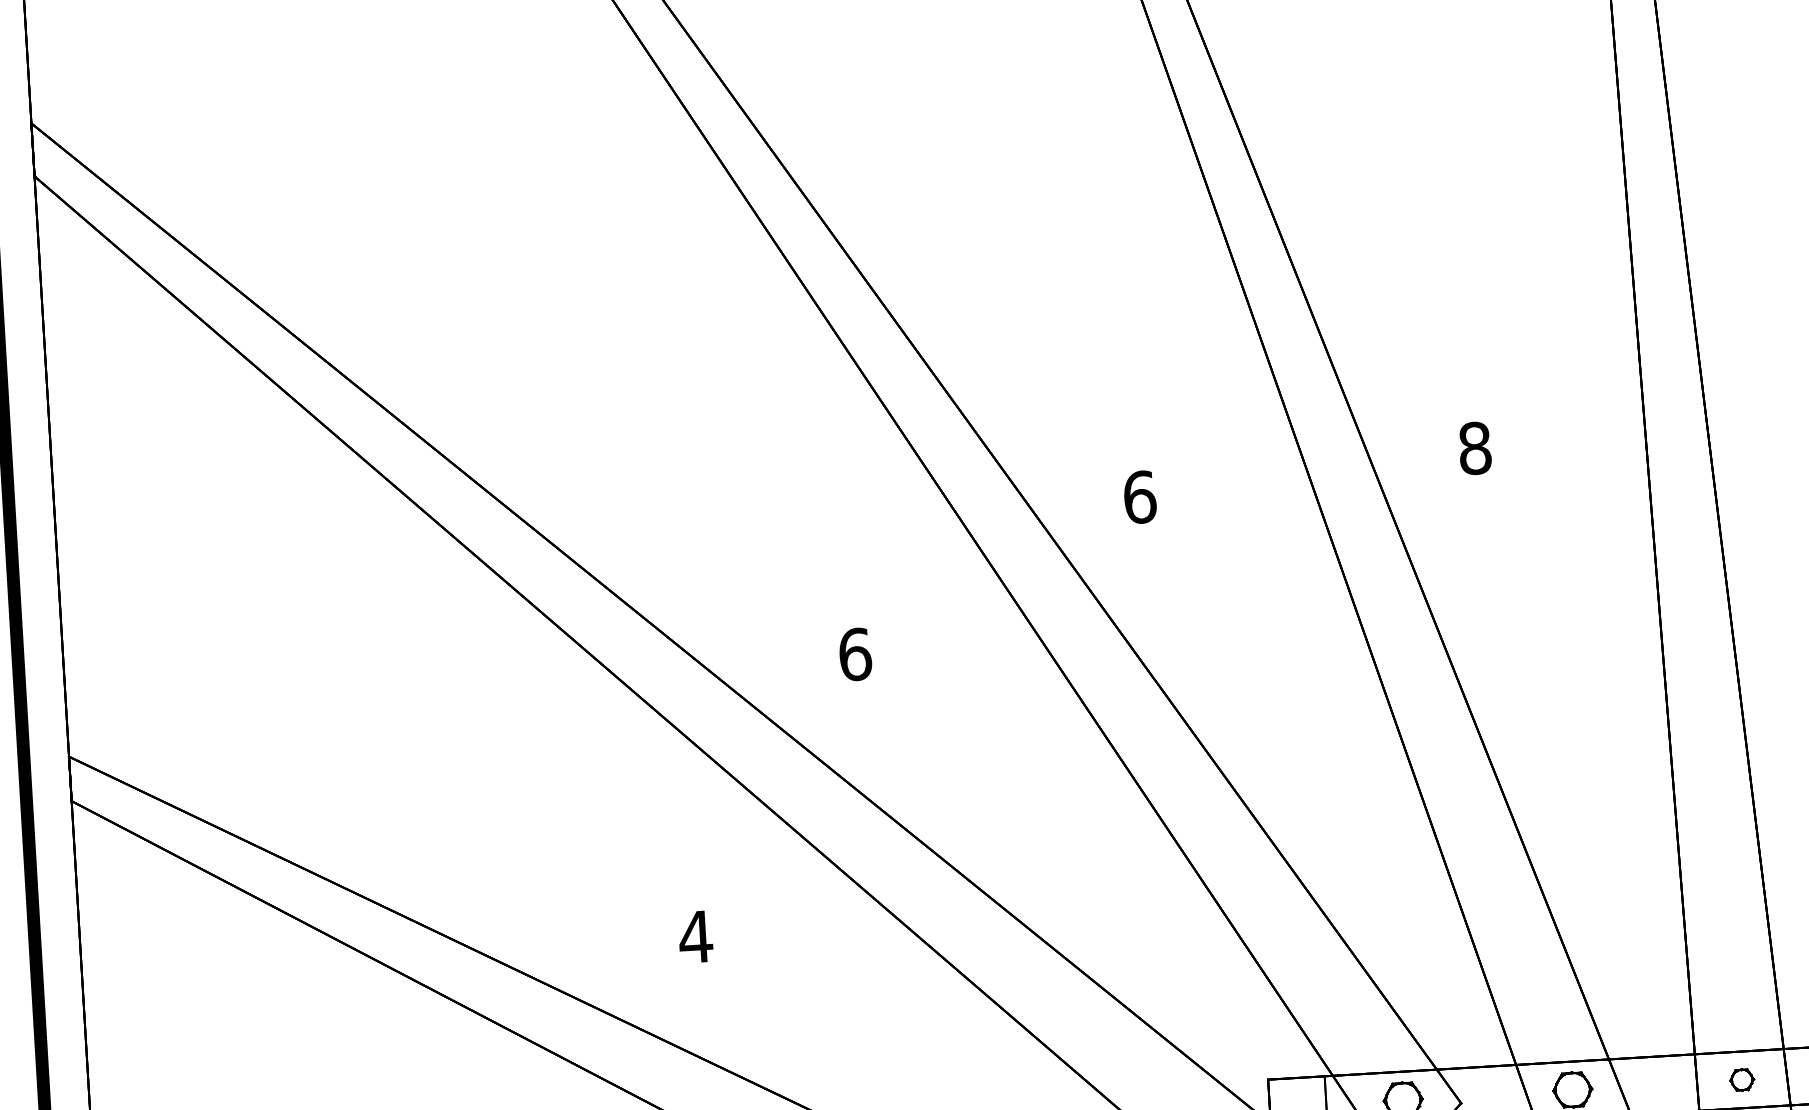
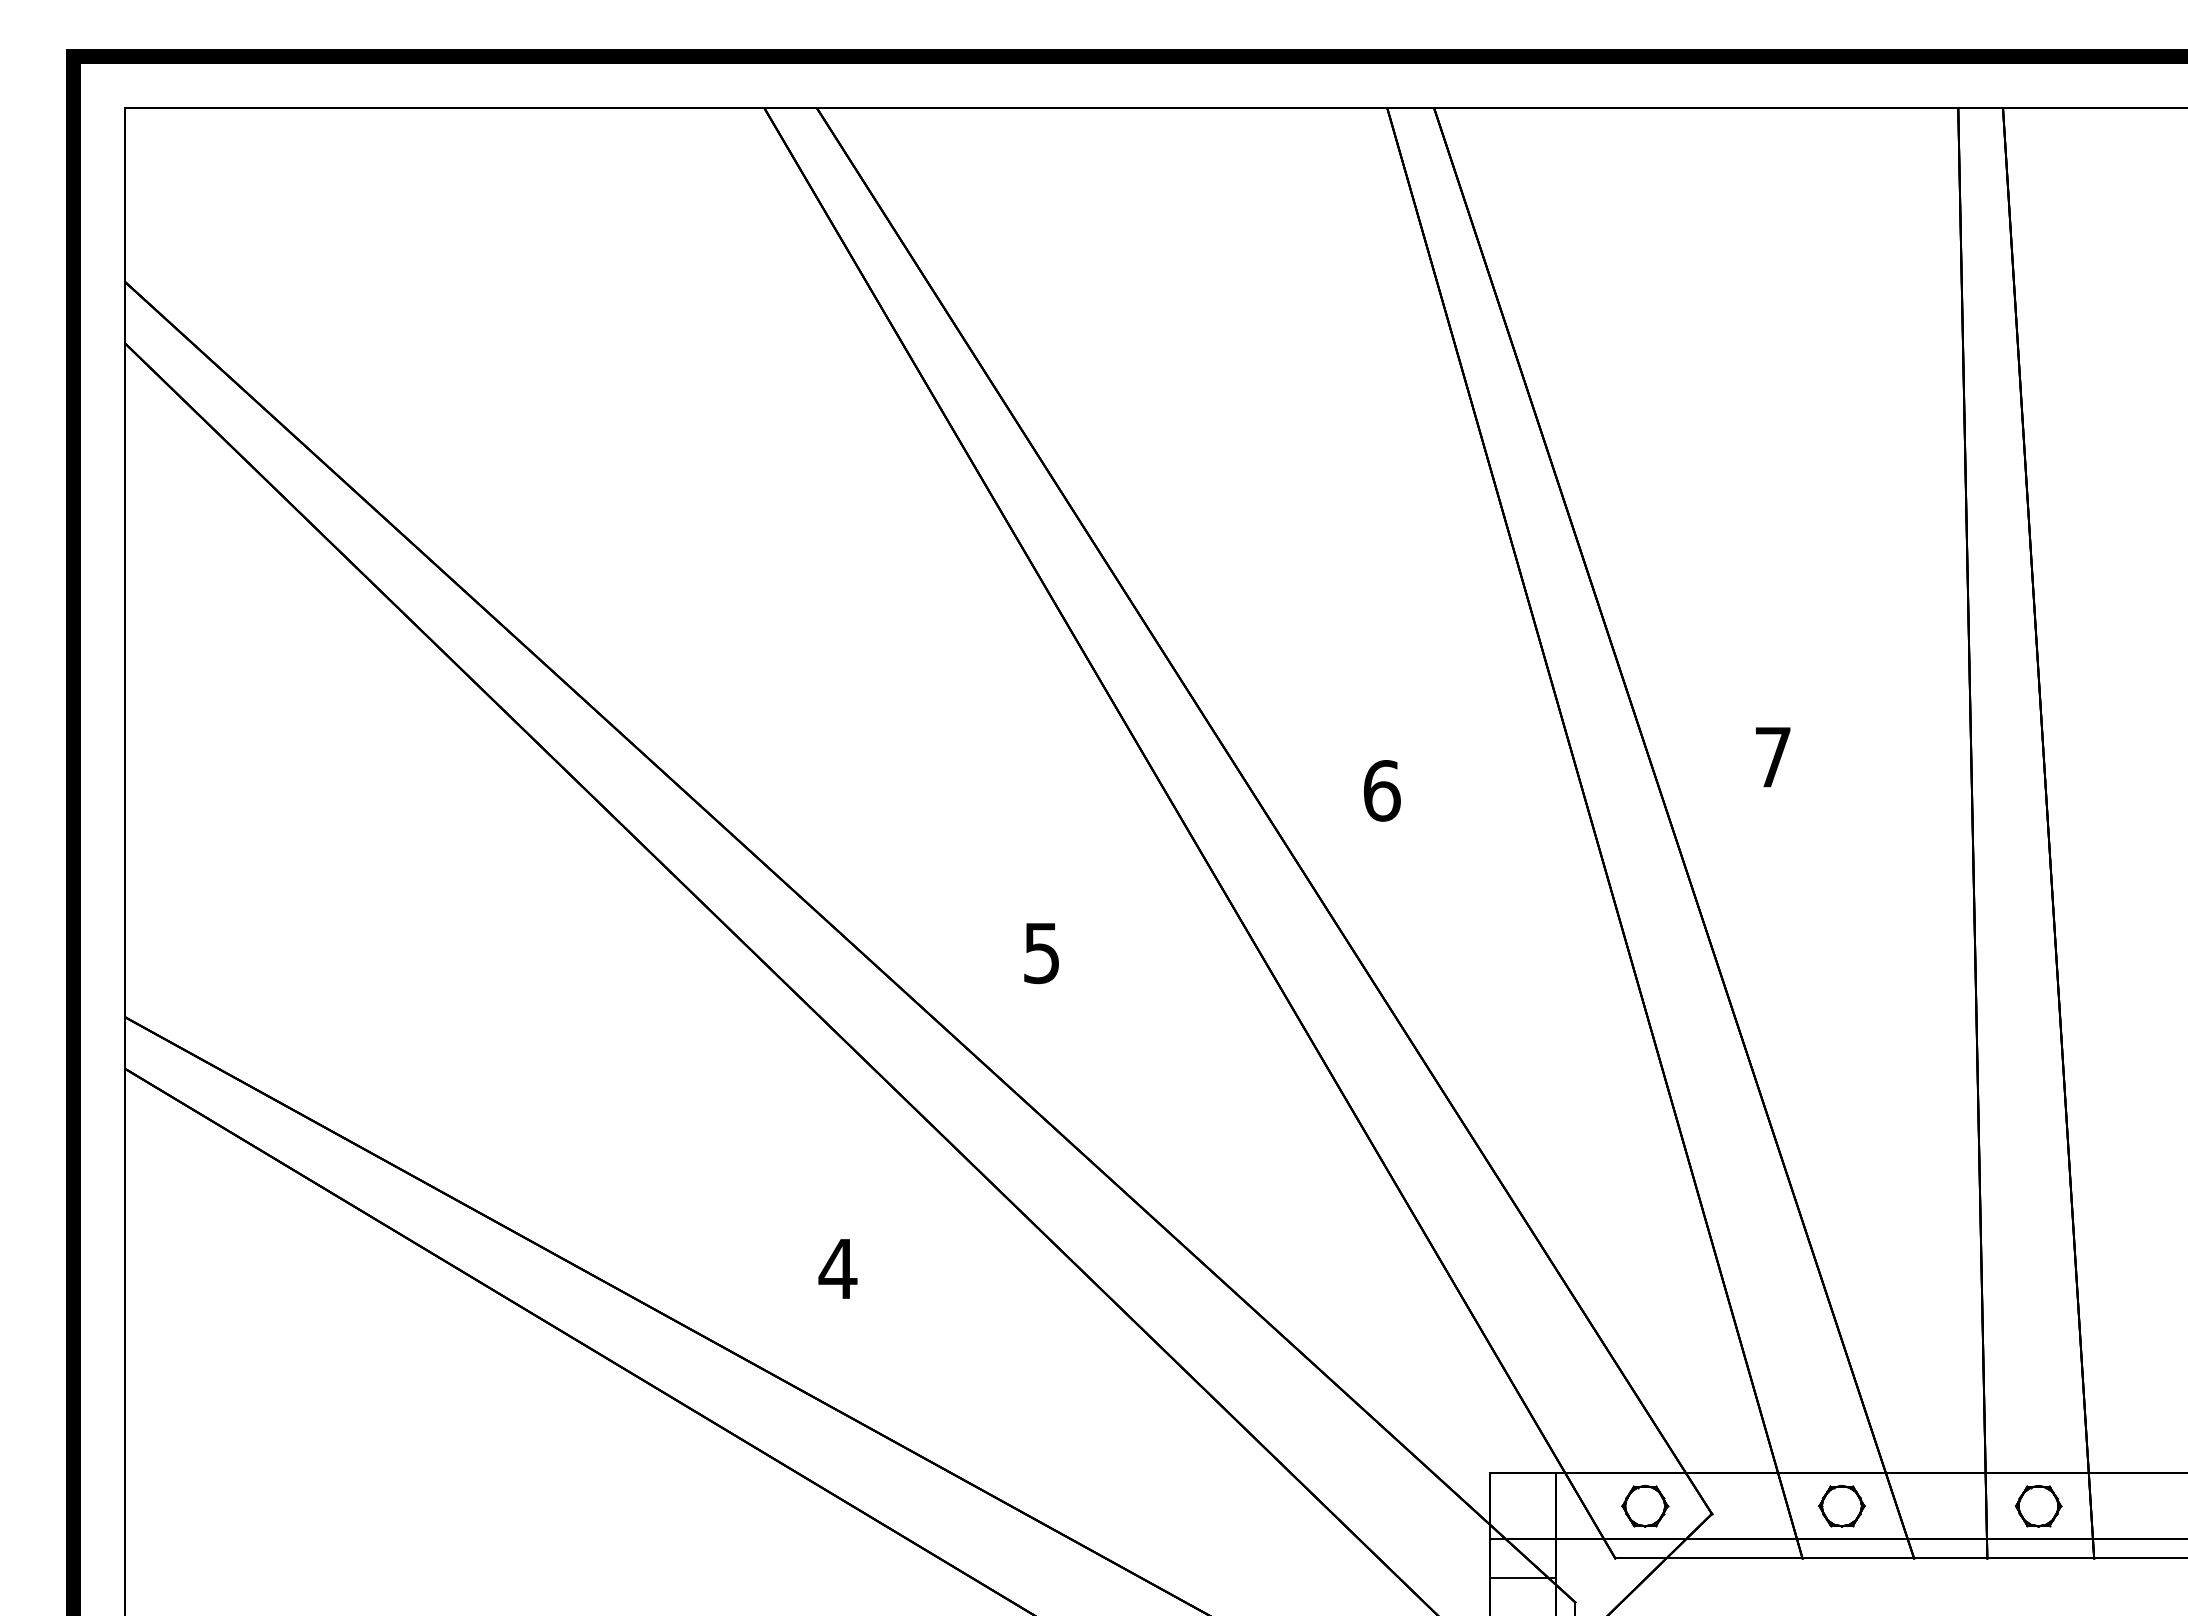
text: (1474, 448) -> (1772, 757), 8 -> 7
text: (854, 654) -> (1041, 953), 6 -> 5
part: (1742, 1080) -> (2038, 1506), size x1.67

